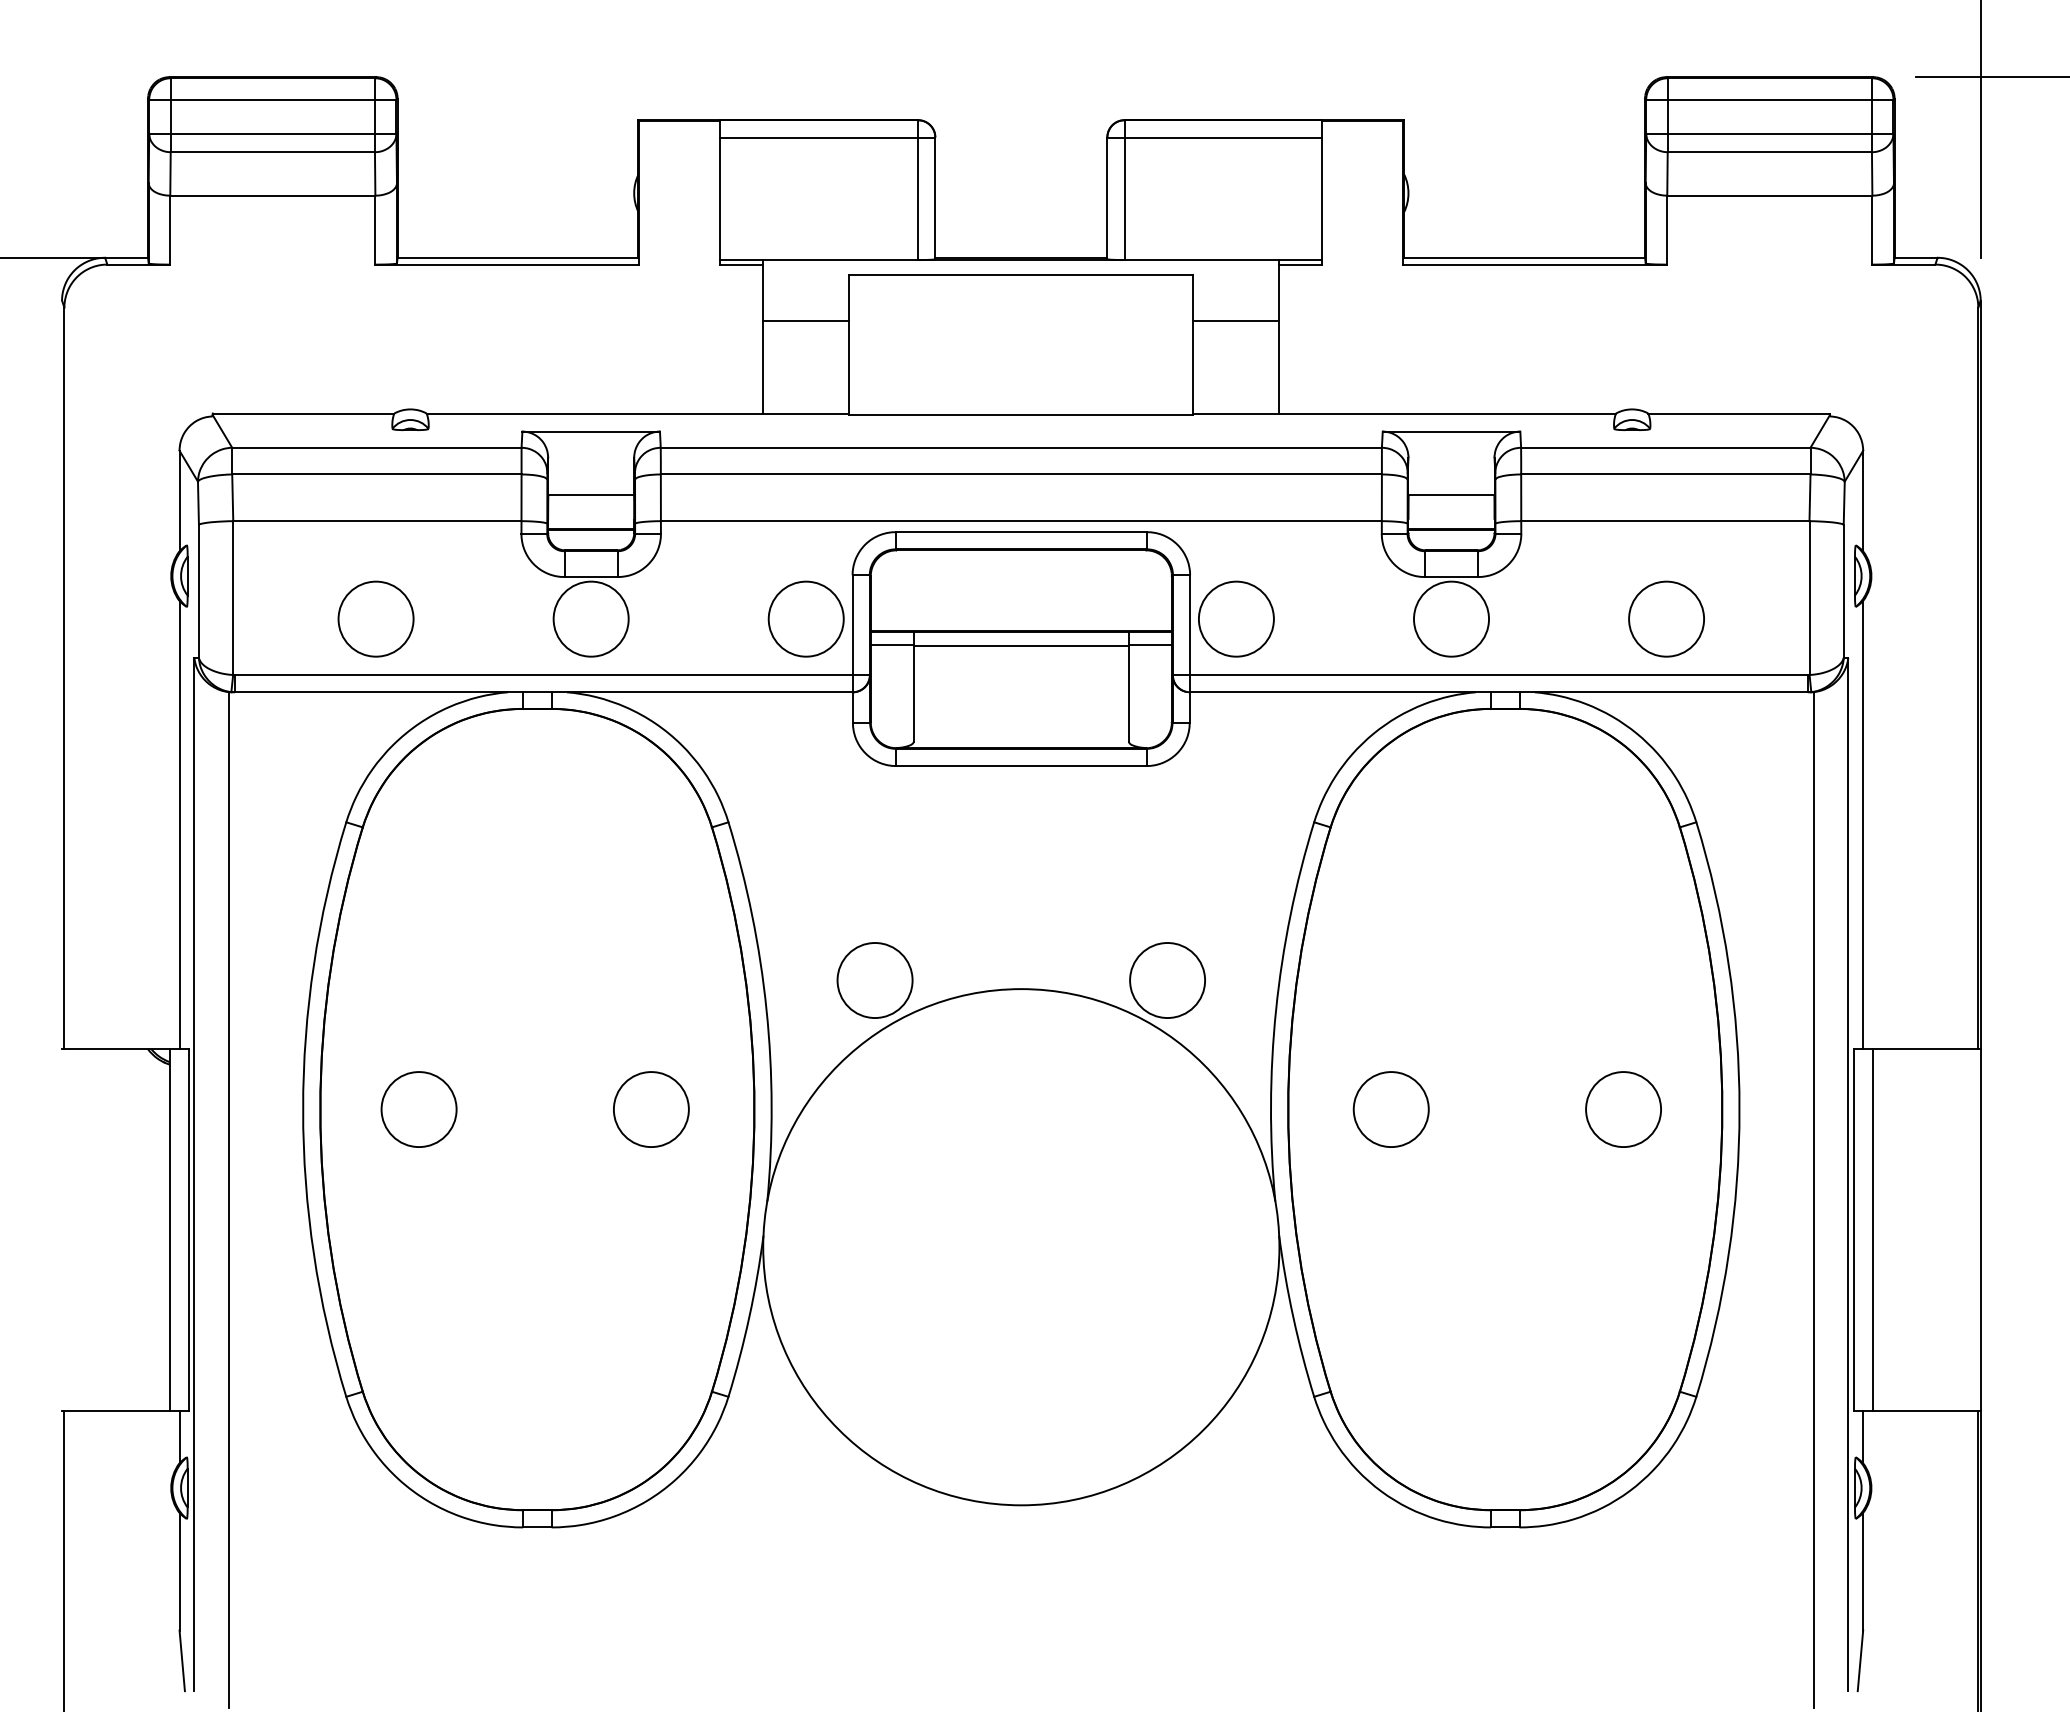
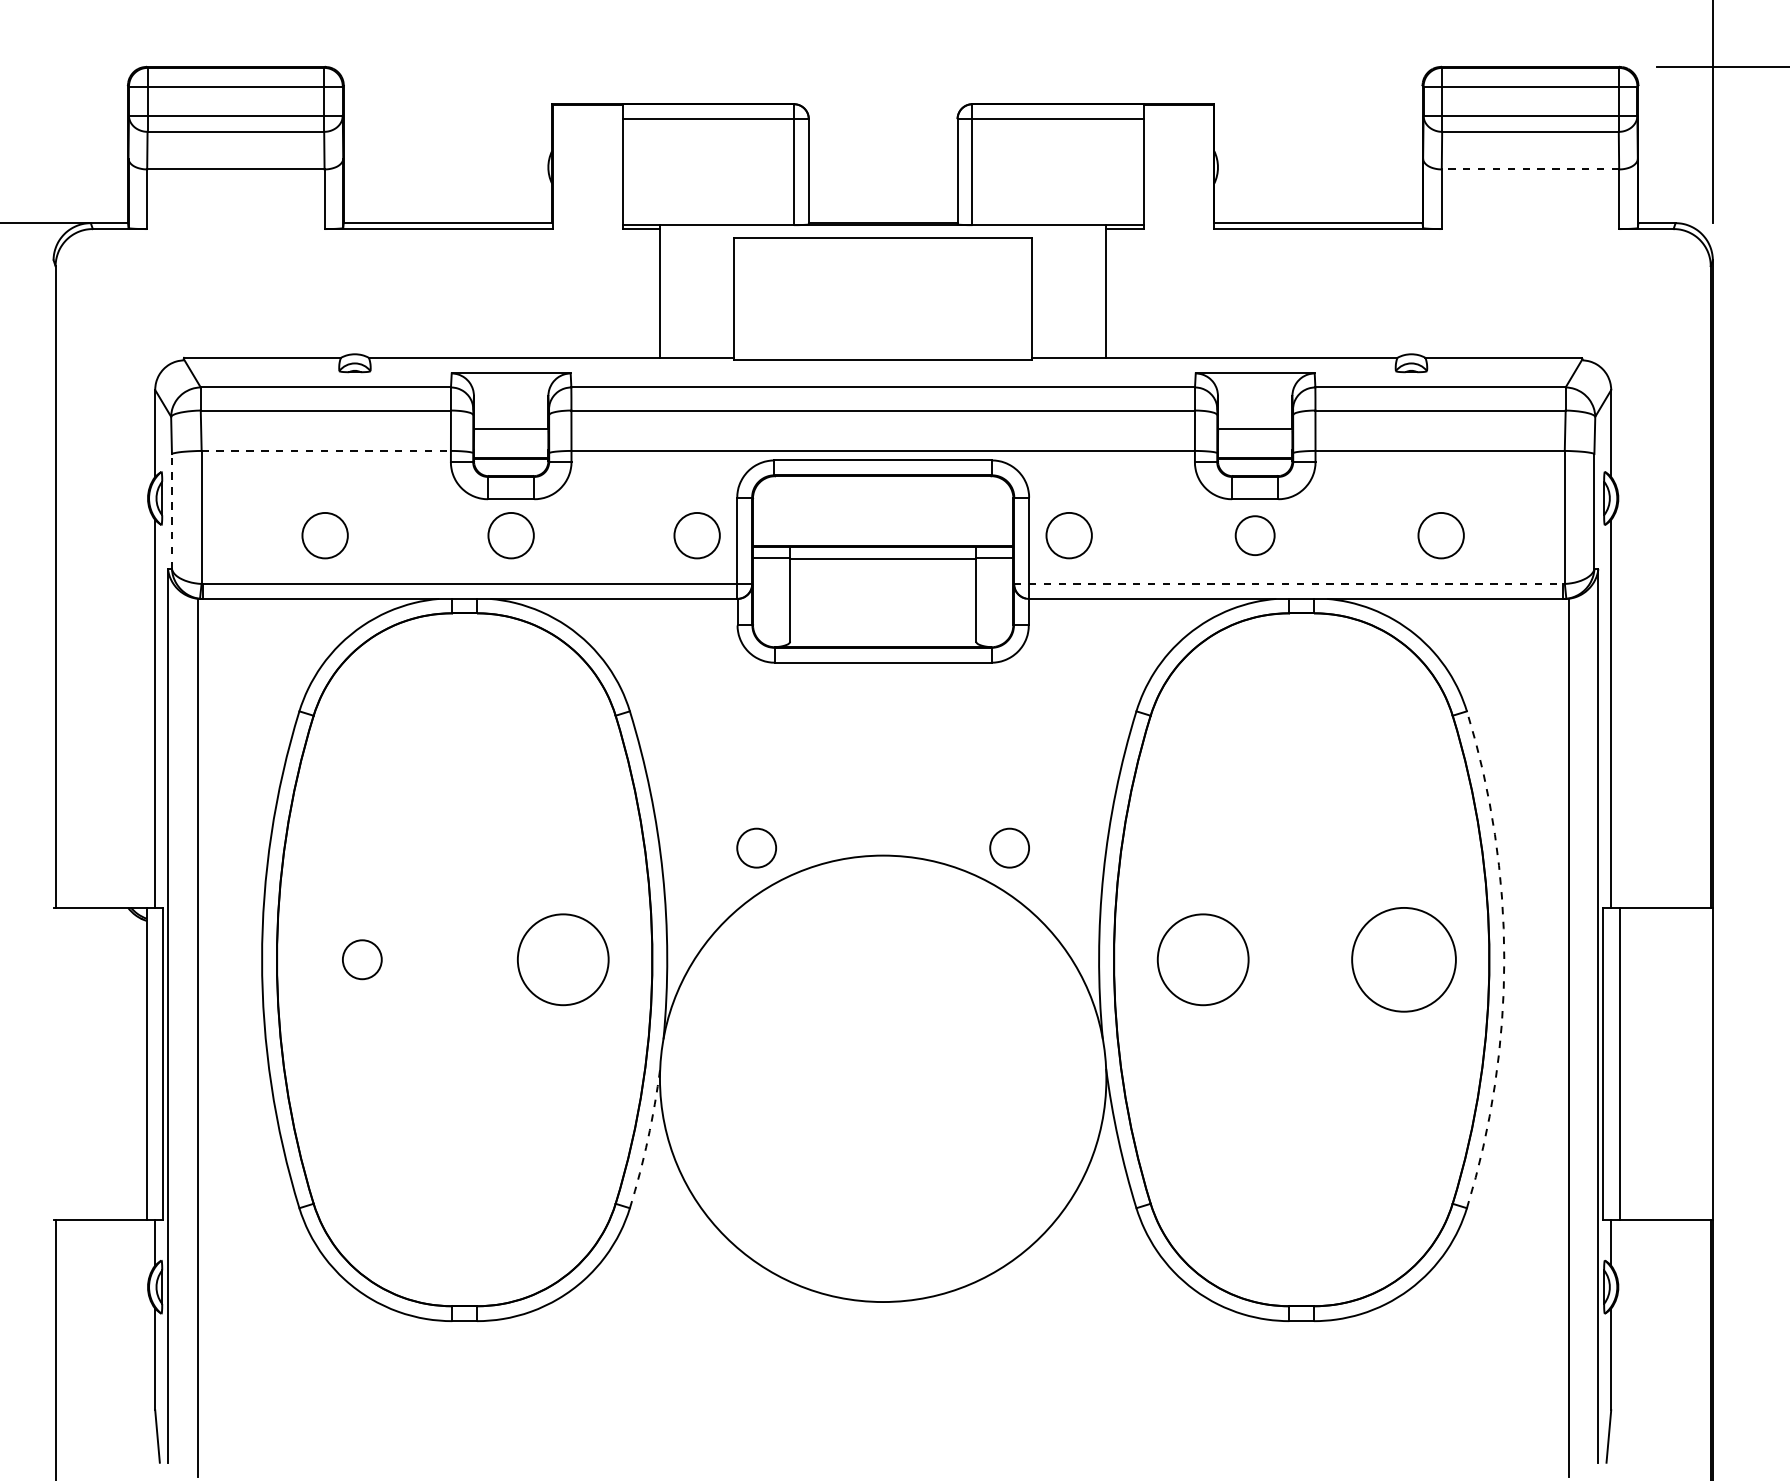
line: (1769, 195) -> (1530, 169), solid -> dashed
line: (806, 321) -> (697, 278), removed
line: (1236, 321) -> (1069, 278), removed
line: (377, 521) -> (326, 451), solid -> dashed
line: (198, 591) -> (171, 511), solid -> dashed
circle: (375, 618) -> (324, 535), size x0.7
circle: (590, 618) -> (510, 535), size x0.7
circle: (805, 618) -> (696, 535), size x0.7
circle: (1236, 618) -> (1069, 535), size x0.7
circle: (1451, 618) -> (1255, 535), size x0.6
circle: (1666, 618) -> (1441, 535), size x0.7
line: (1490, 675) -> (1288, 584), solid -> dashed
circle: (874, 980) -> (756, 848), size x0.6
circle: (1167, 980) -> (1009, 848), size x0.6
circle: (418, 1109) -> (361, 959), size x0.6
circle: (650, 1109) -> (562, 959), size x1.4
circle: (1390, 1109) -> (1202, 959), size x1.4
circle: (1623, 1109) -> (1403, 959), size x1.6
arc: (1739, 1109) -> (1504, 959), solid -> dashed
arc: (749, 1316) -> (648, 1138), solid -> dashed

